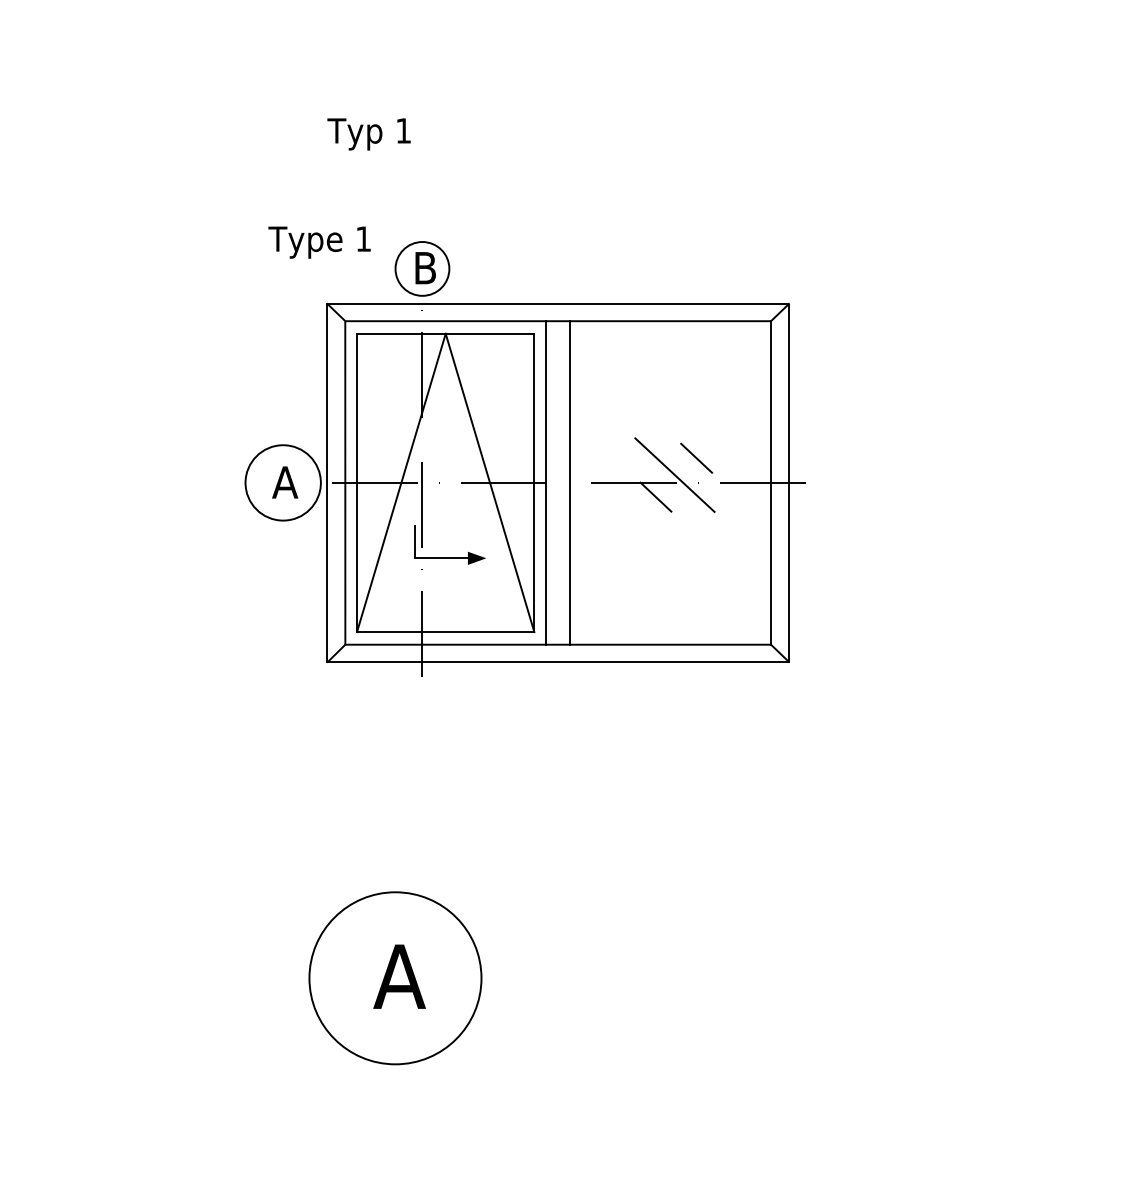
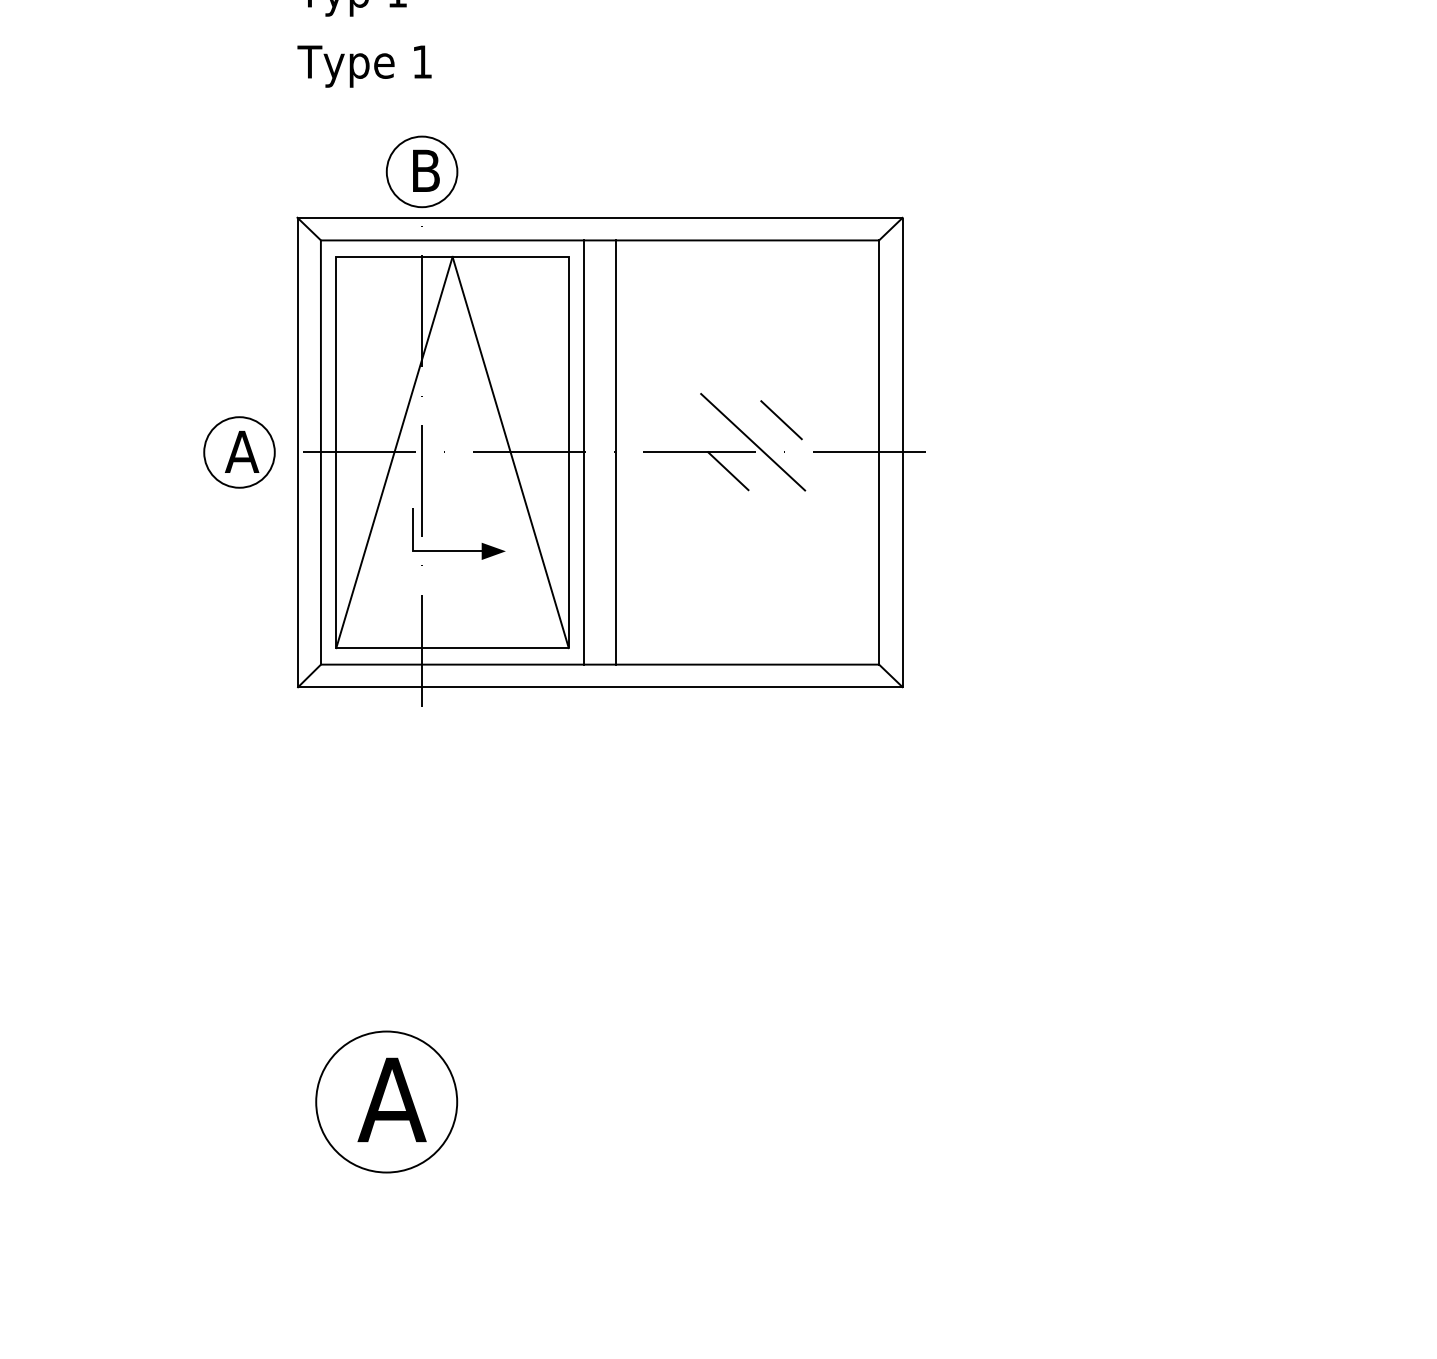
text: (319, 242) -> (364, 66), moved
circle: (283, 482) -> (239, 451), size x0.71
circle: (395, 978) -> (386, 1102), size x0.62

